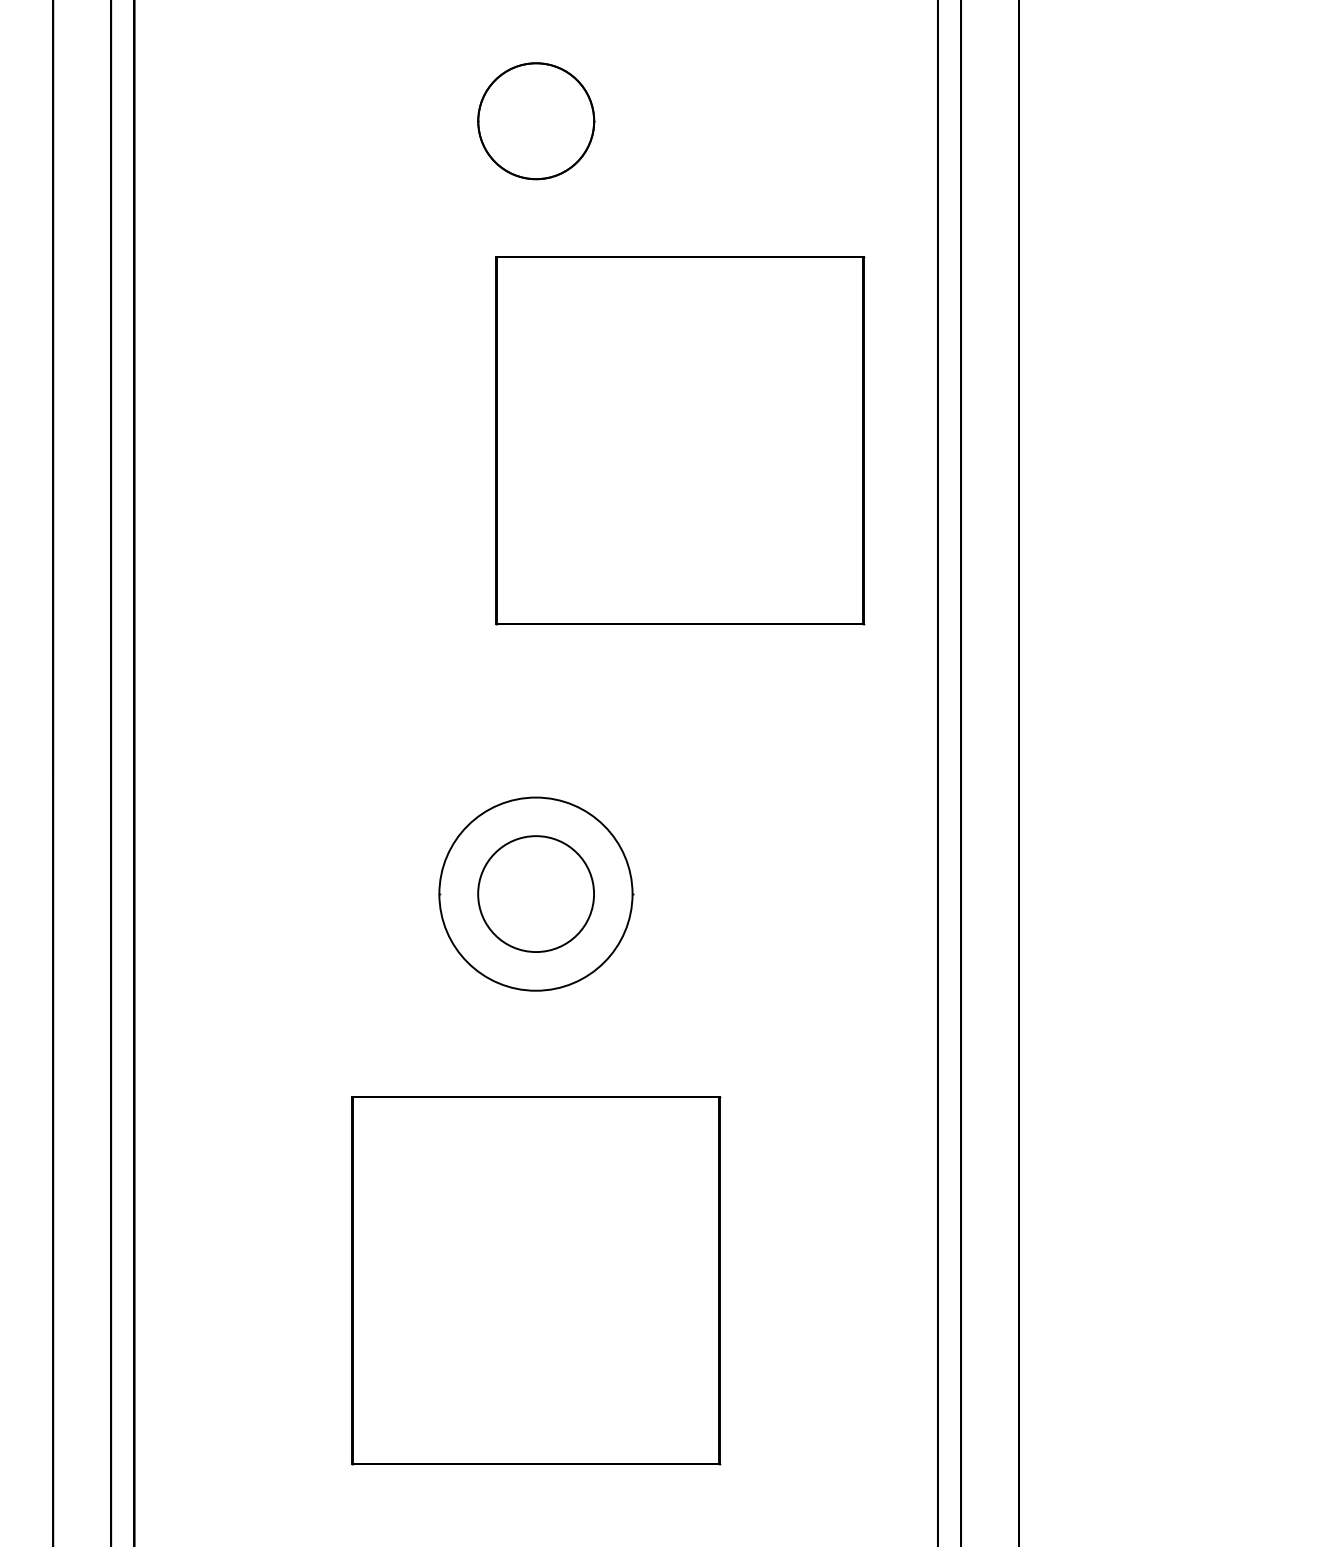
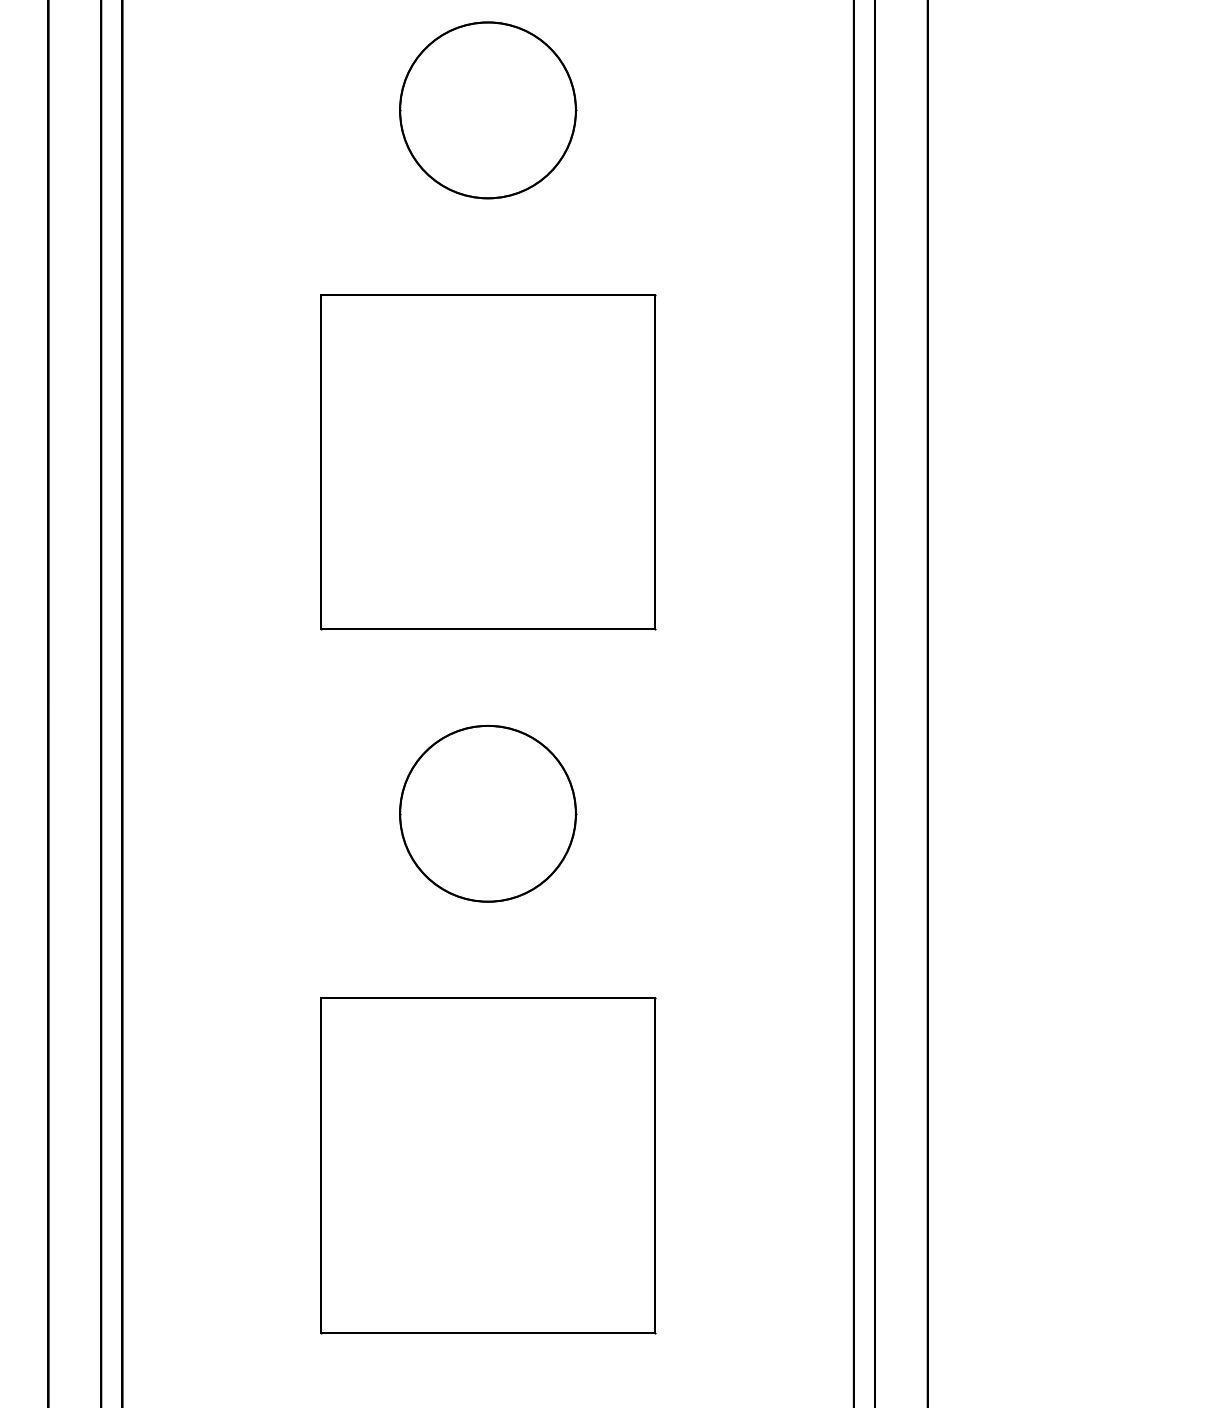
part: (536, 120) -> (488, 109), size x1.67
part: (680, 440) -> (488, 461), moved
circle: (535, 893) -> (487, 813), size x1.67

